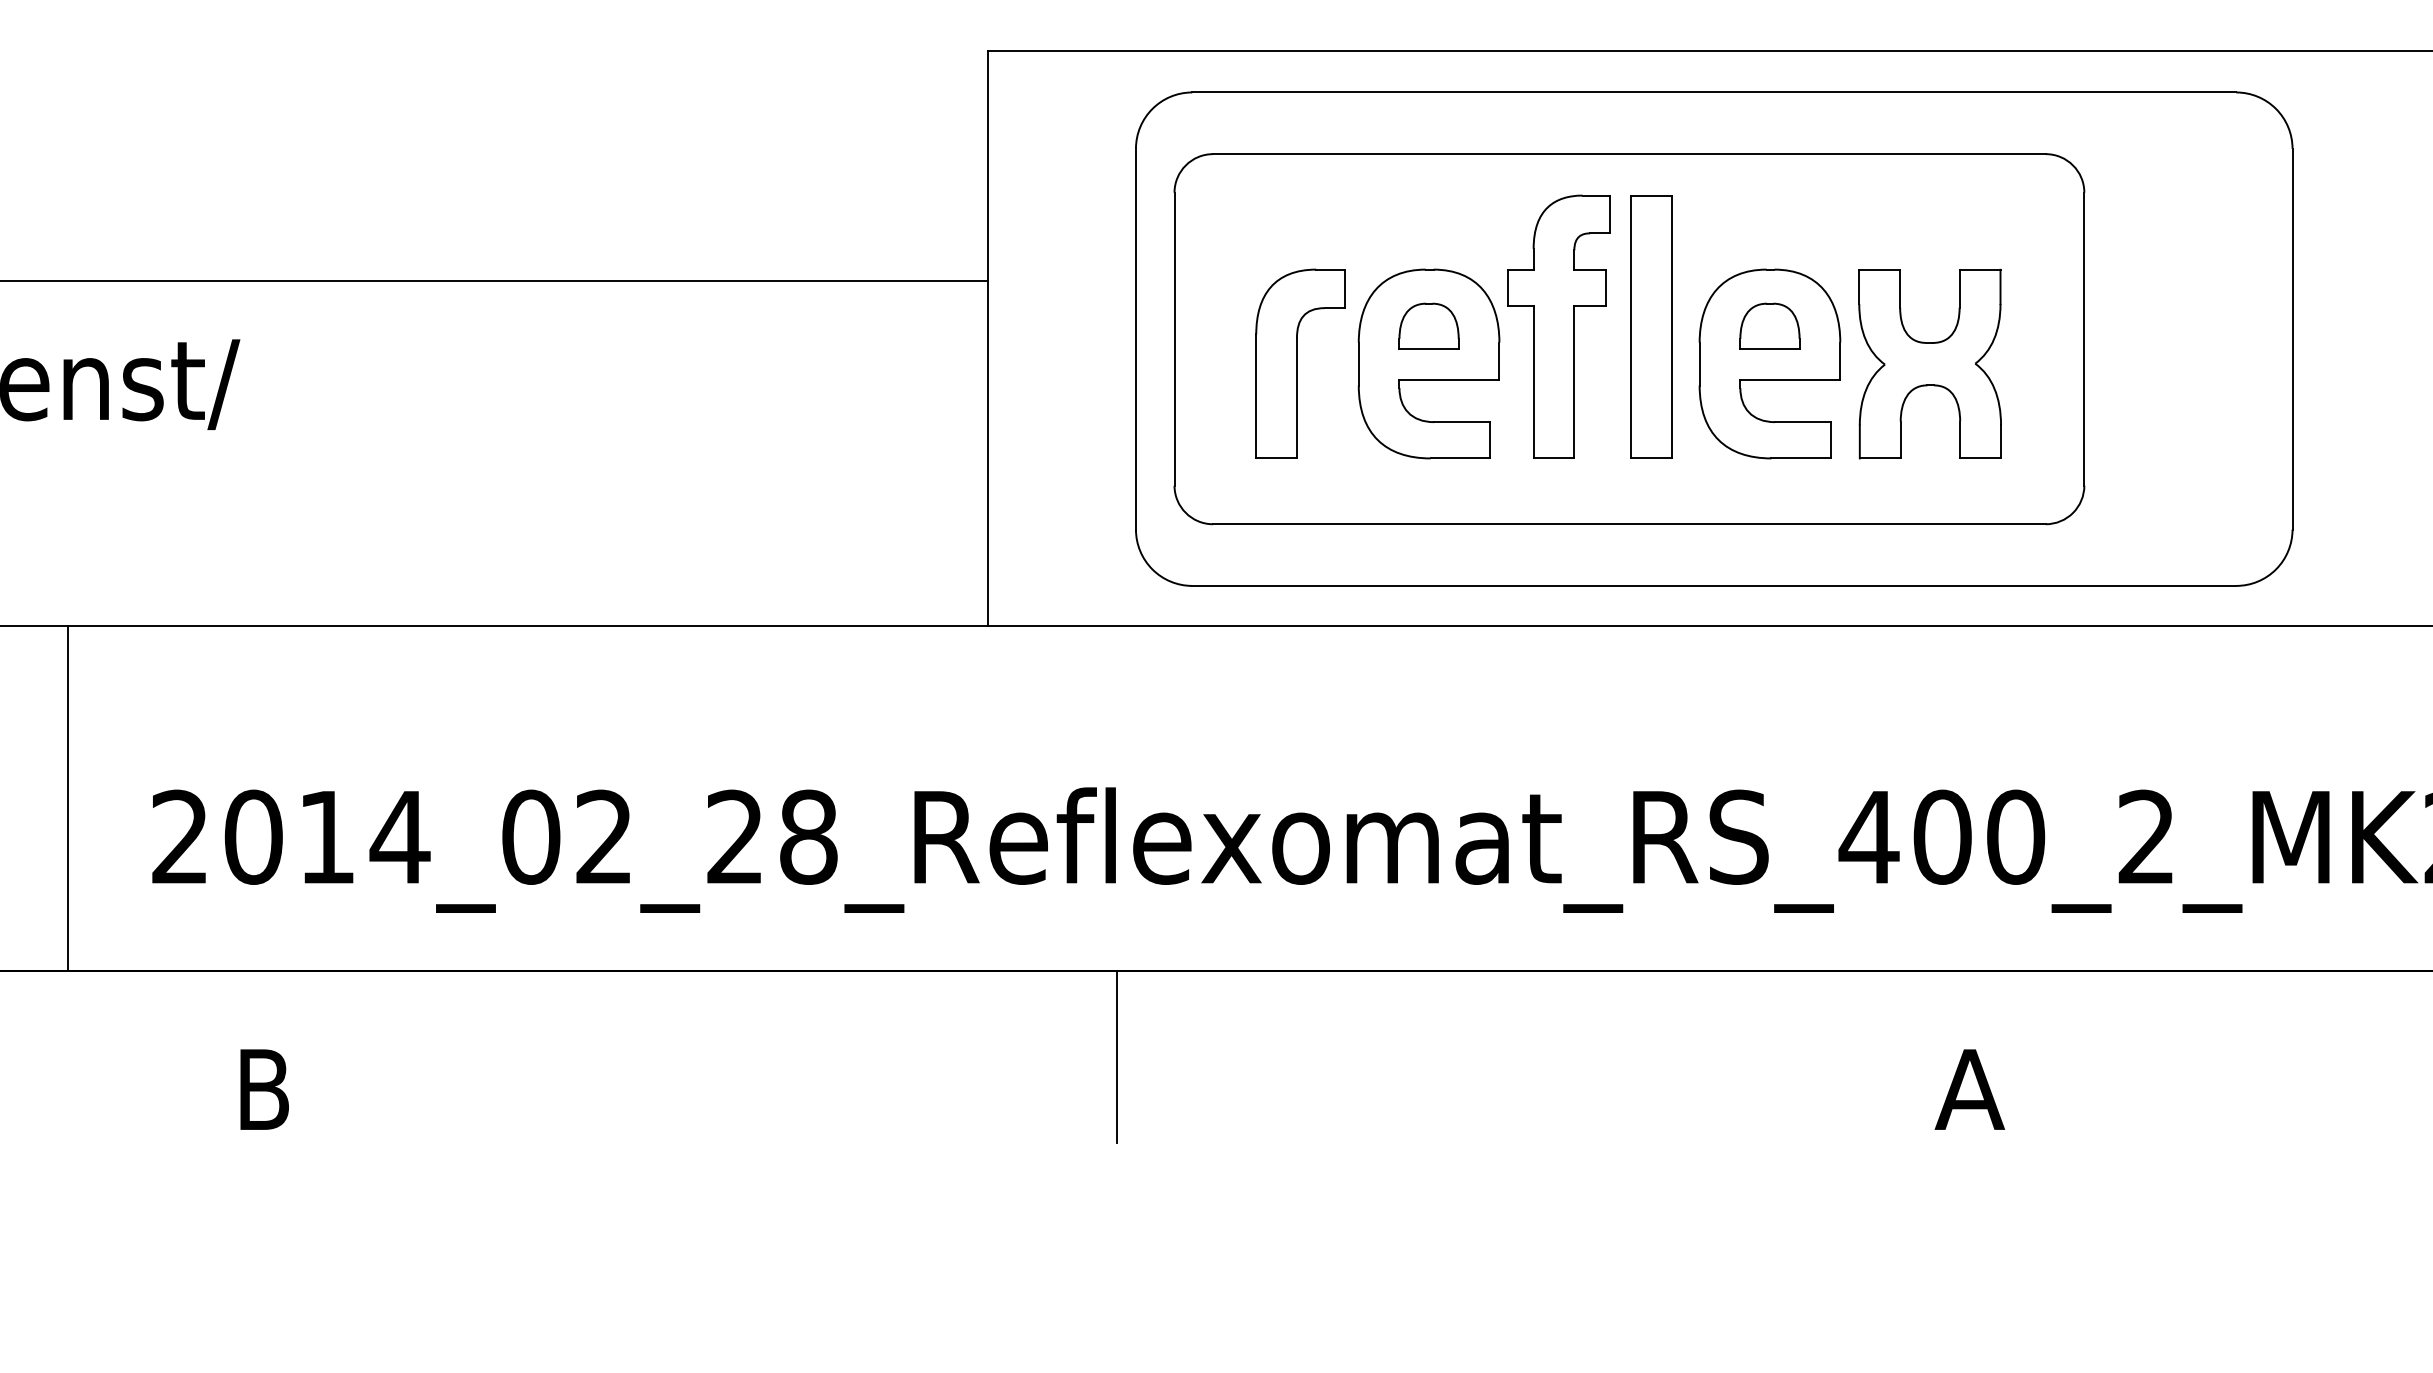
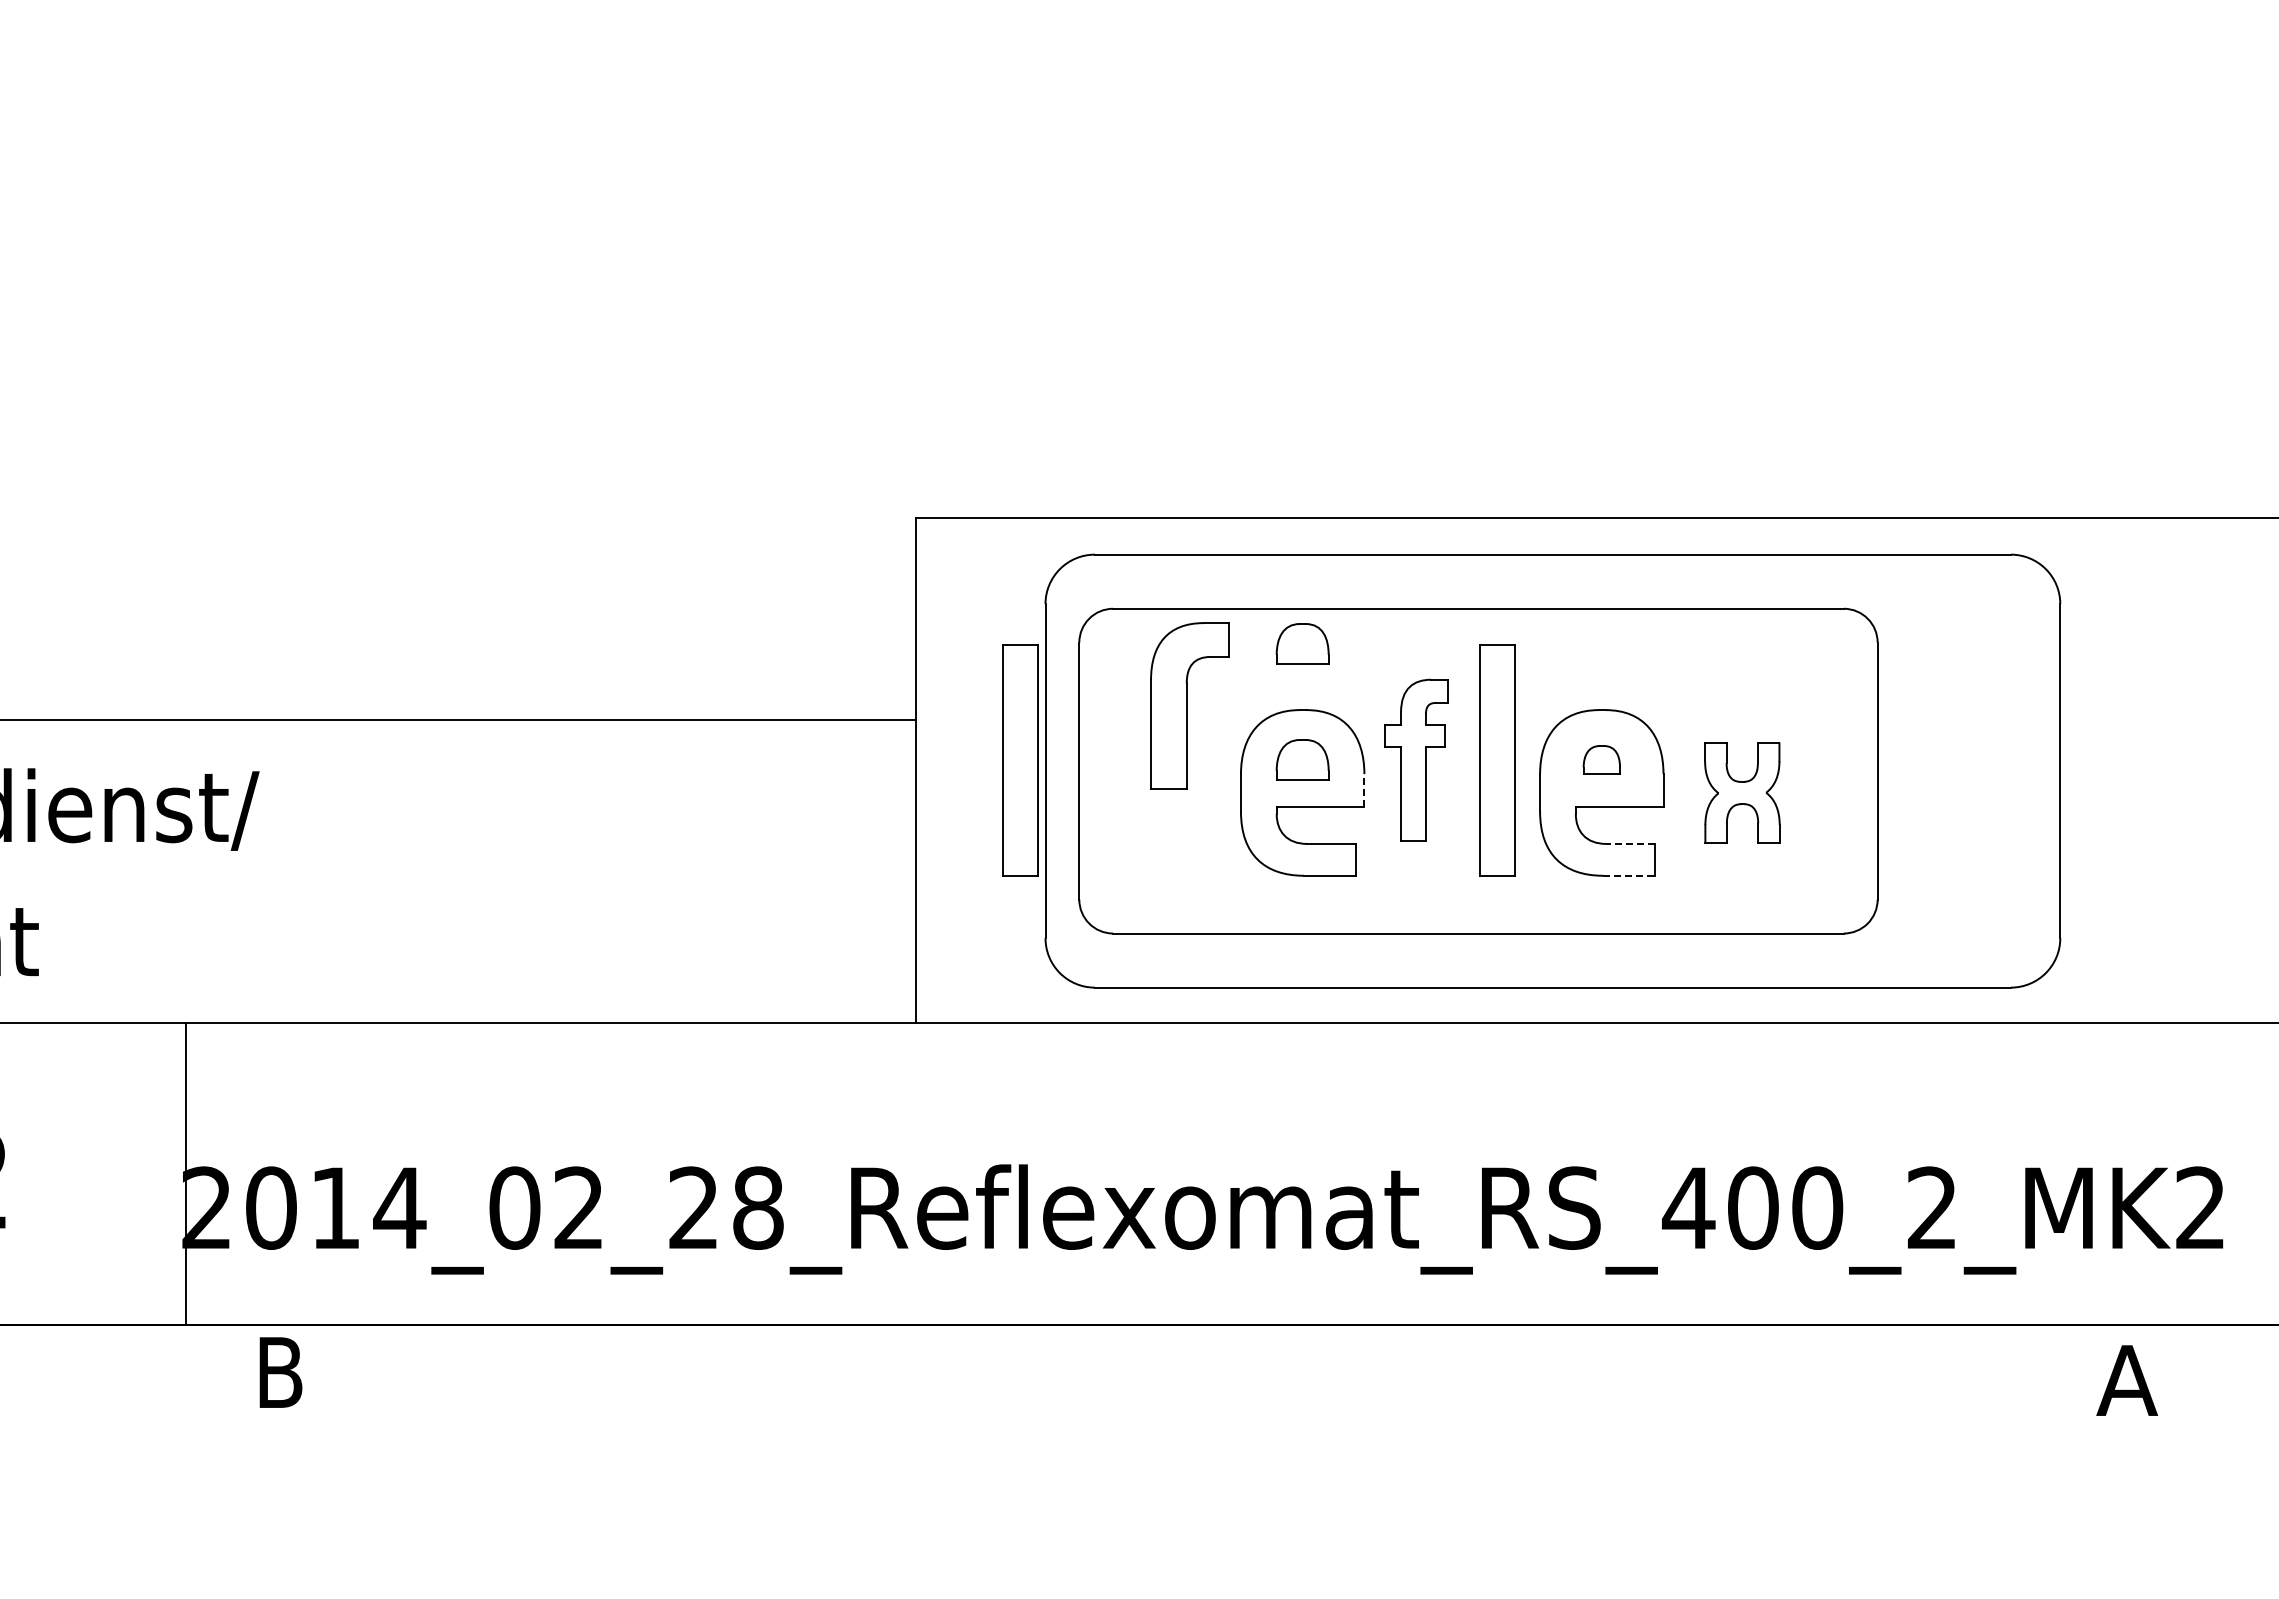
part: (1428, 193) -> (1302, 643), added
part: (1769, 325) -> (1601, 759), size x0.7
part: (1107, 327) -> (1020, 760), added
part: (1558, 327) -> (1416, 760), size x0.7
line: (1499, 360) -> (1364, 789), solid -> dashed
part: (1300, 363) -> (1189, 705), moved
part: (1930, 363) -> (1742, 792), size x0.6
line: (1802, 421) -> (1630, 843), solid -> dashed
line: (1801, 458) -> (1629, 875), solid -> dashed
line: (68, 797) -> (186, 1173), moved
line: (1116, 1056) -> (1028, 1400), removed
text: (264, 1089) -> (280, 1372), moved
text: (1969, 1089) -> (2126, 1380), moved

